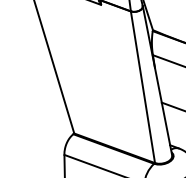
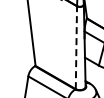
line: (143, 86) -> (76, 47), solid -> dashed

